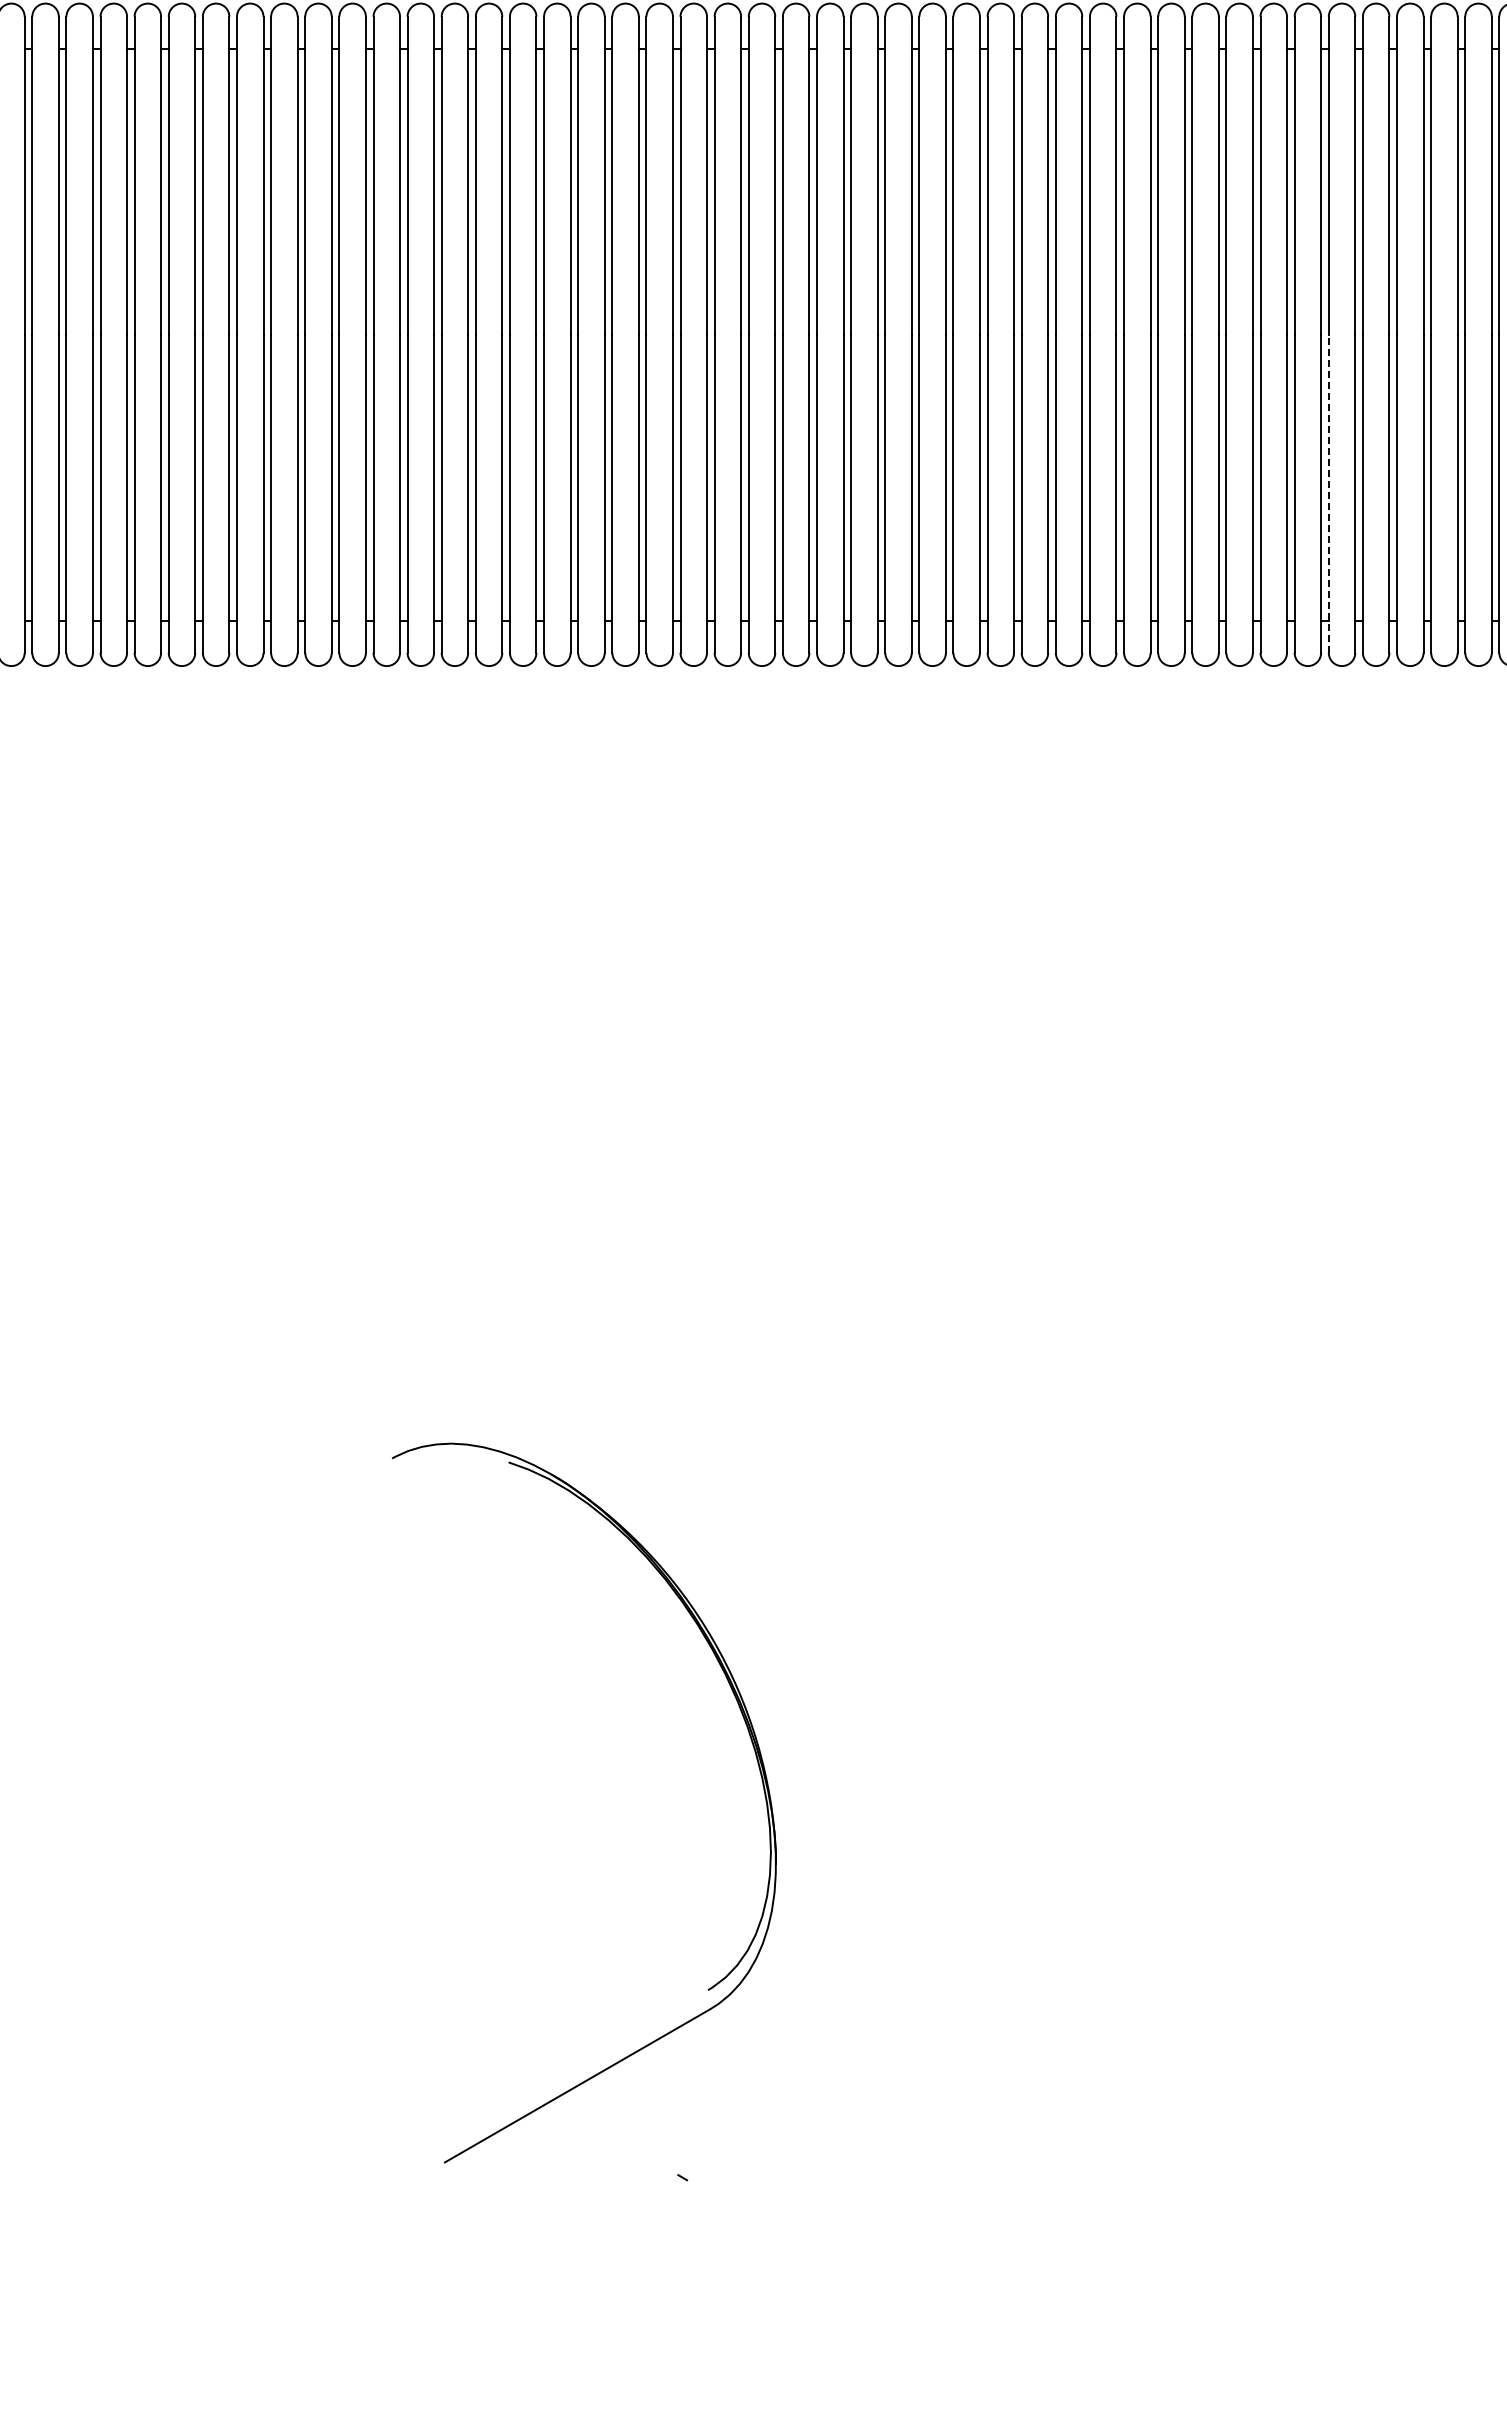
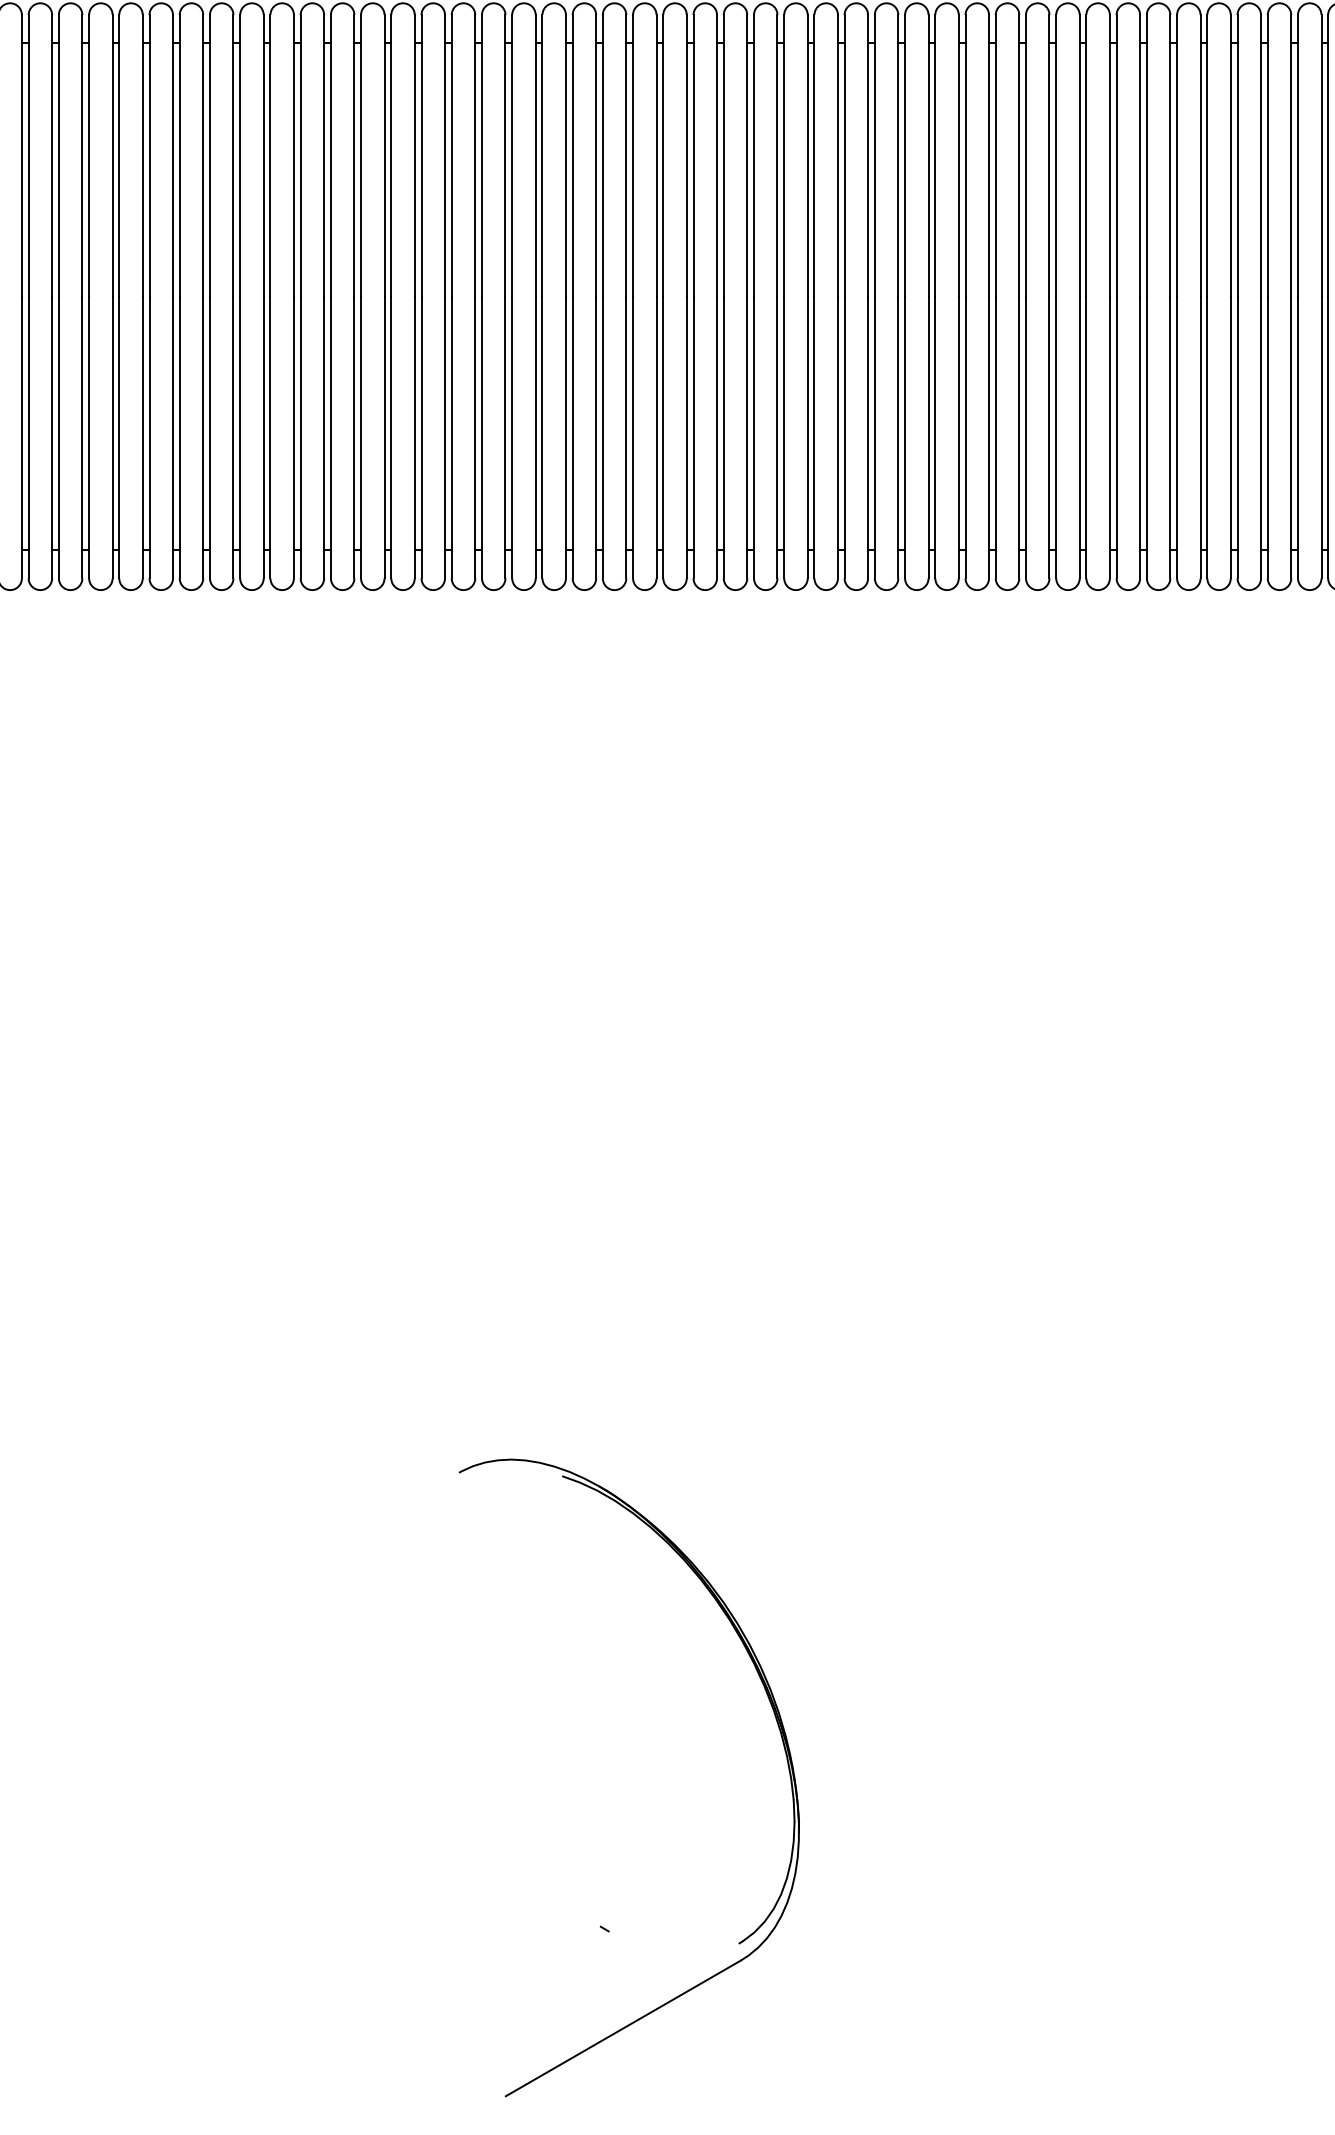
line: (1328, 493) -> (1176, 437), dashed -> solid
part: (755, 1756) -> (780, 1736), moved

